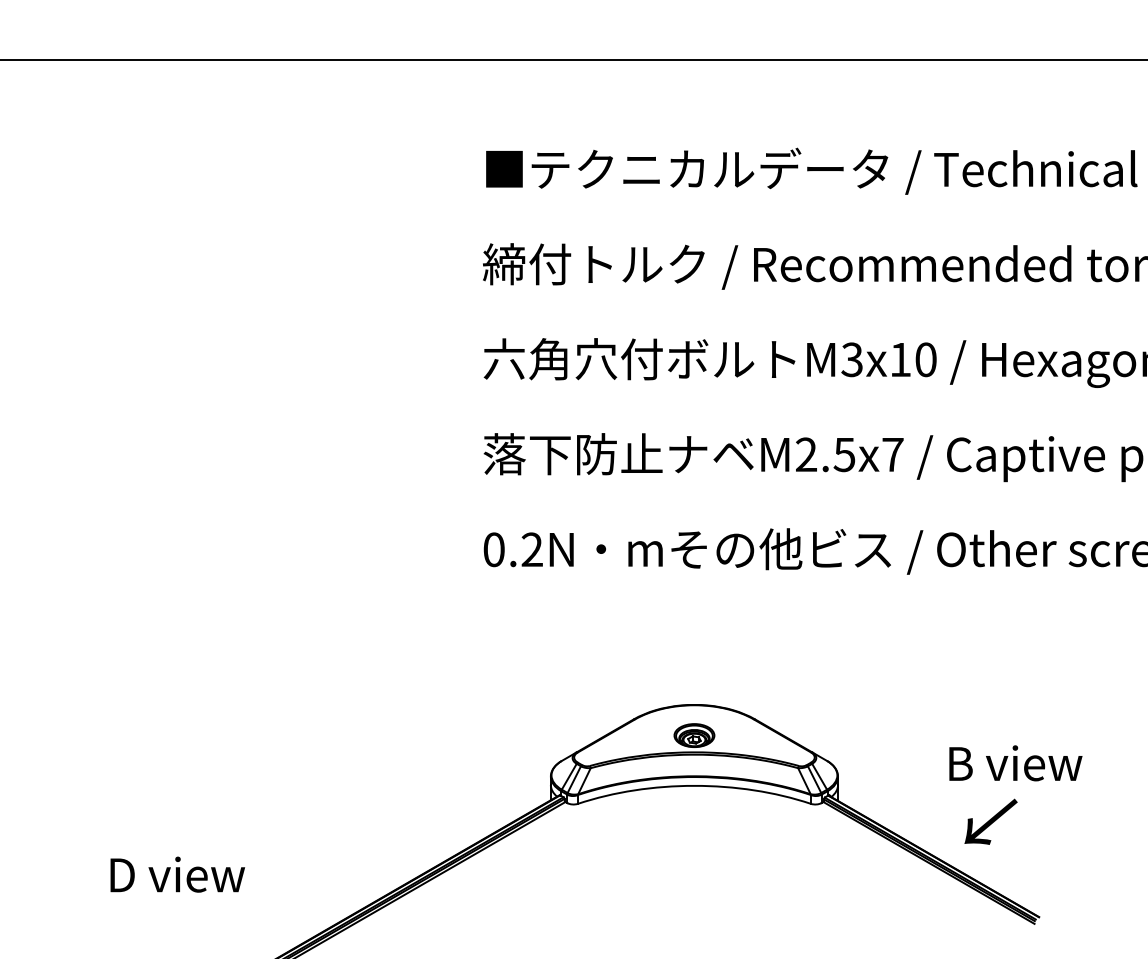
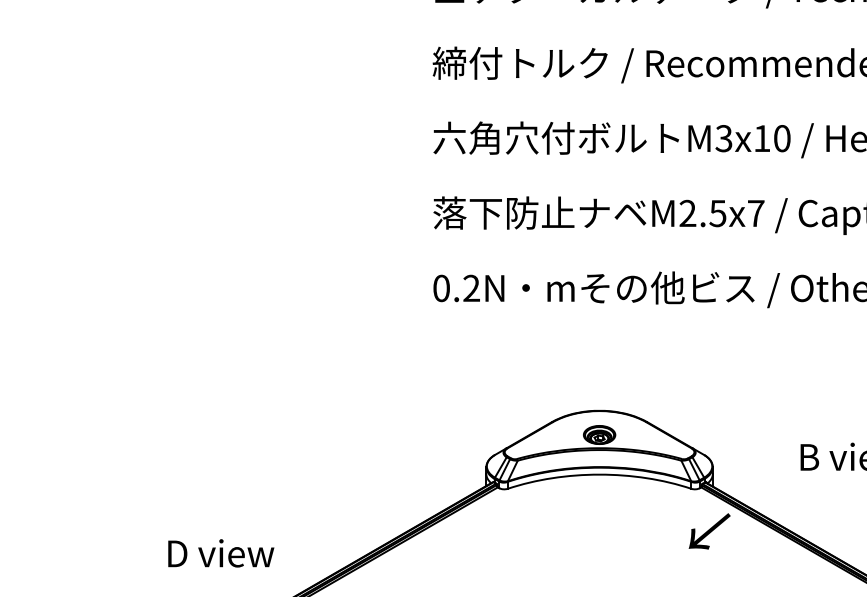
text: (990, 821) -> (709, 531), moved
text: (177, 874) -> (221, 553), moved

